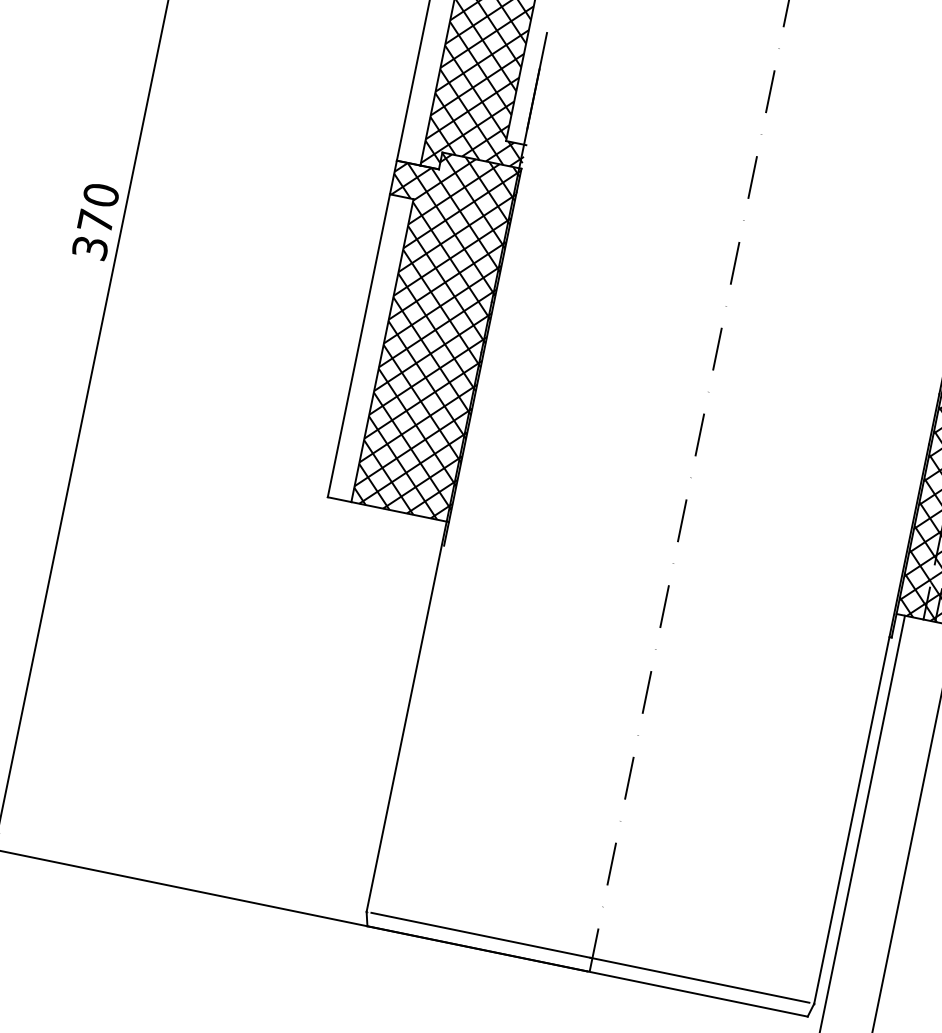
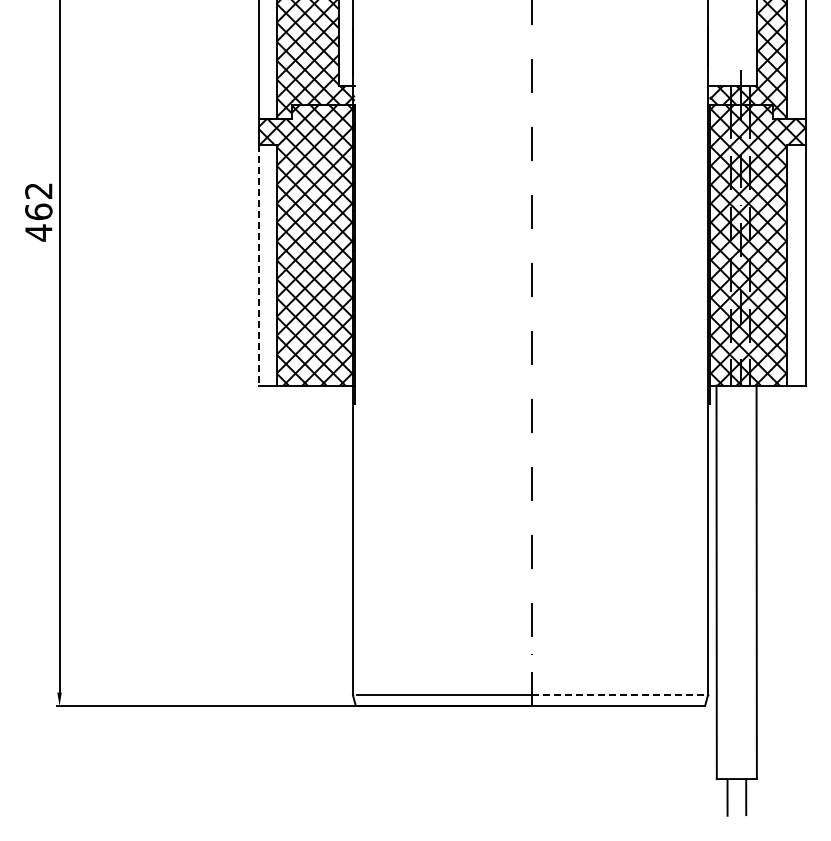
text: (95, 220) -> (38, 211), 370 -> 462
line: (358, 345) -> (258, 265), solid -> dashed
line: (699, 980) -> (617, 695), solid -> dashed

